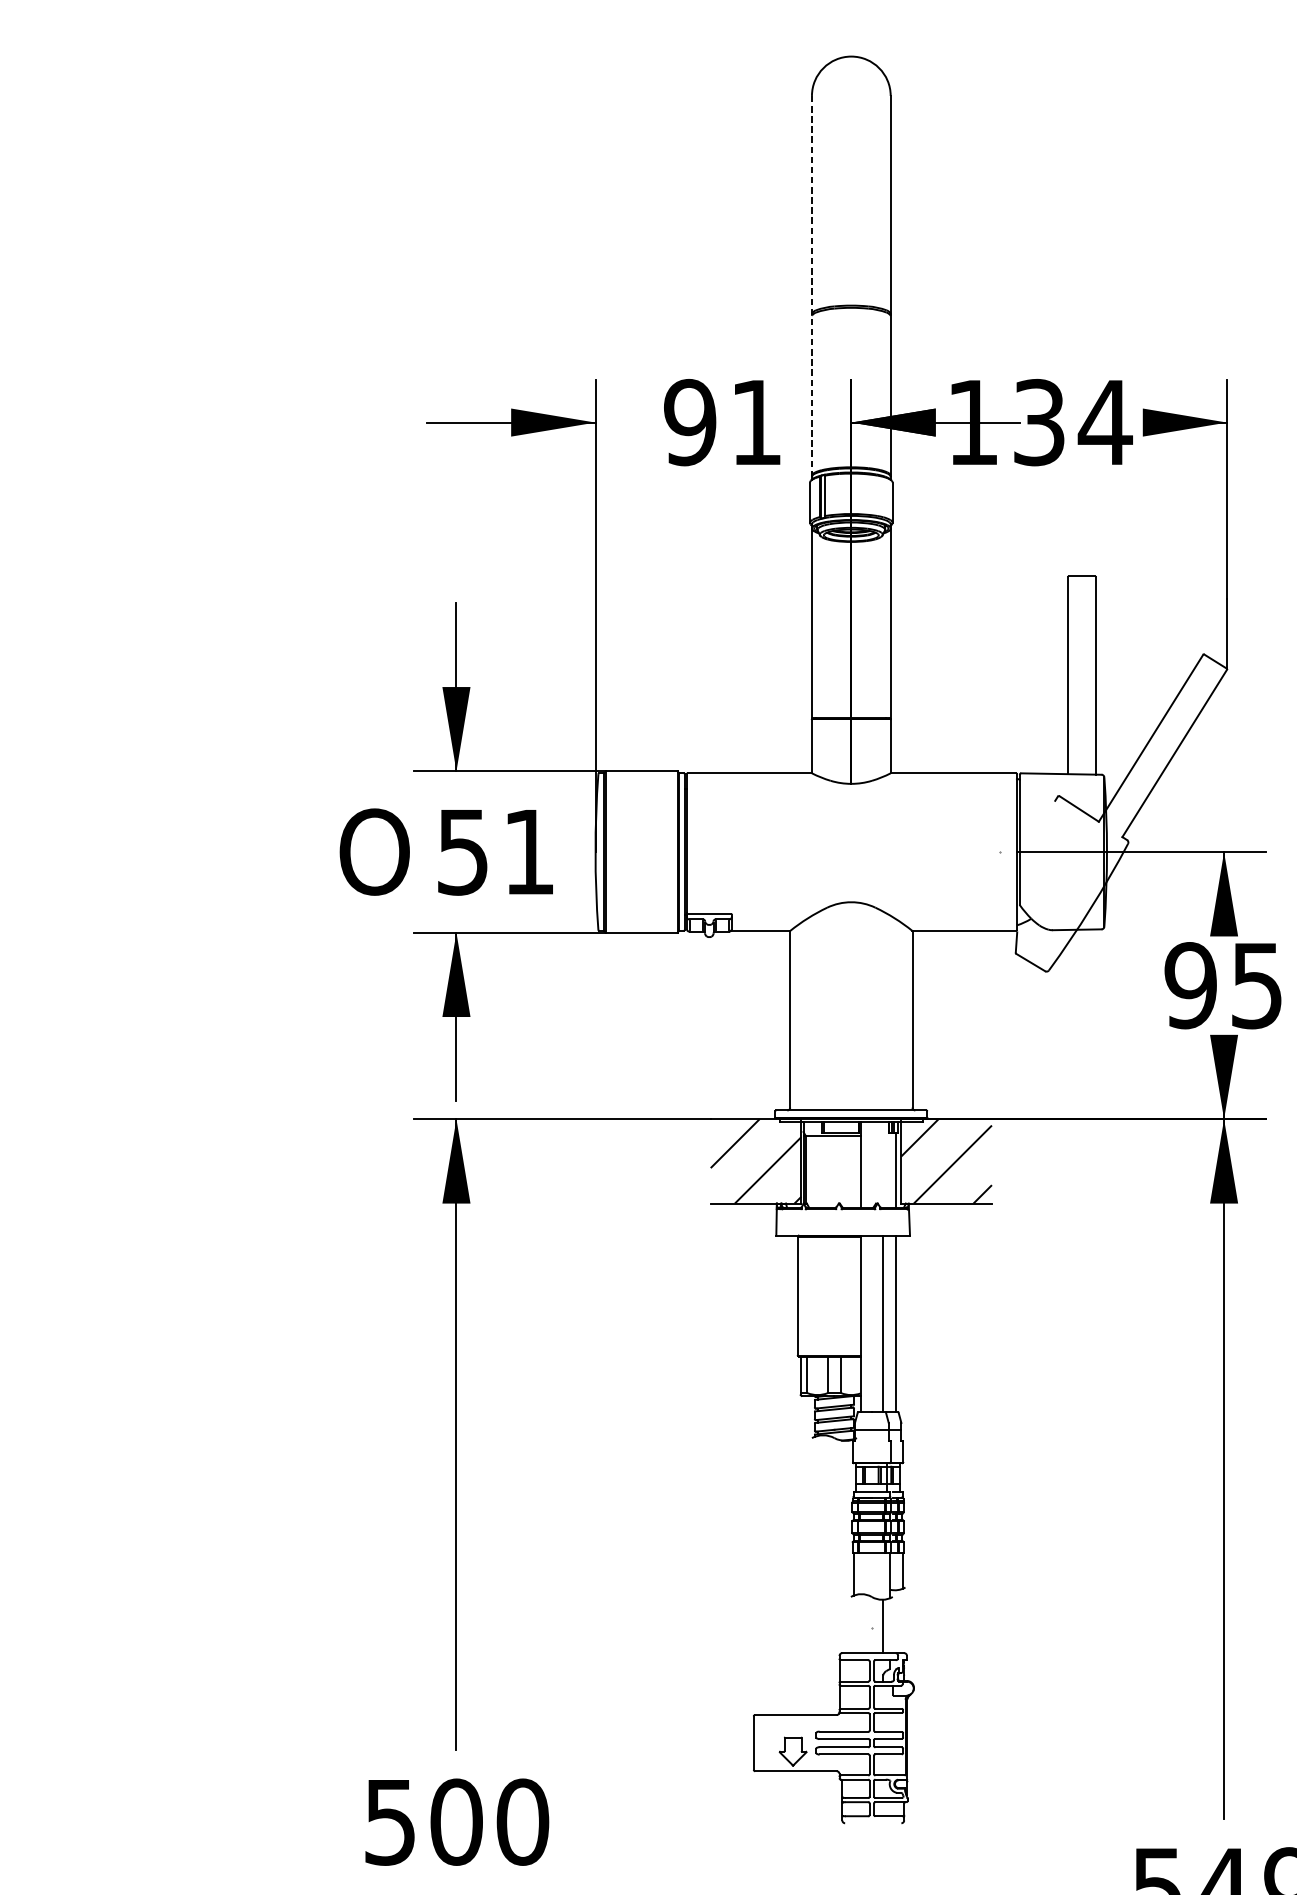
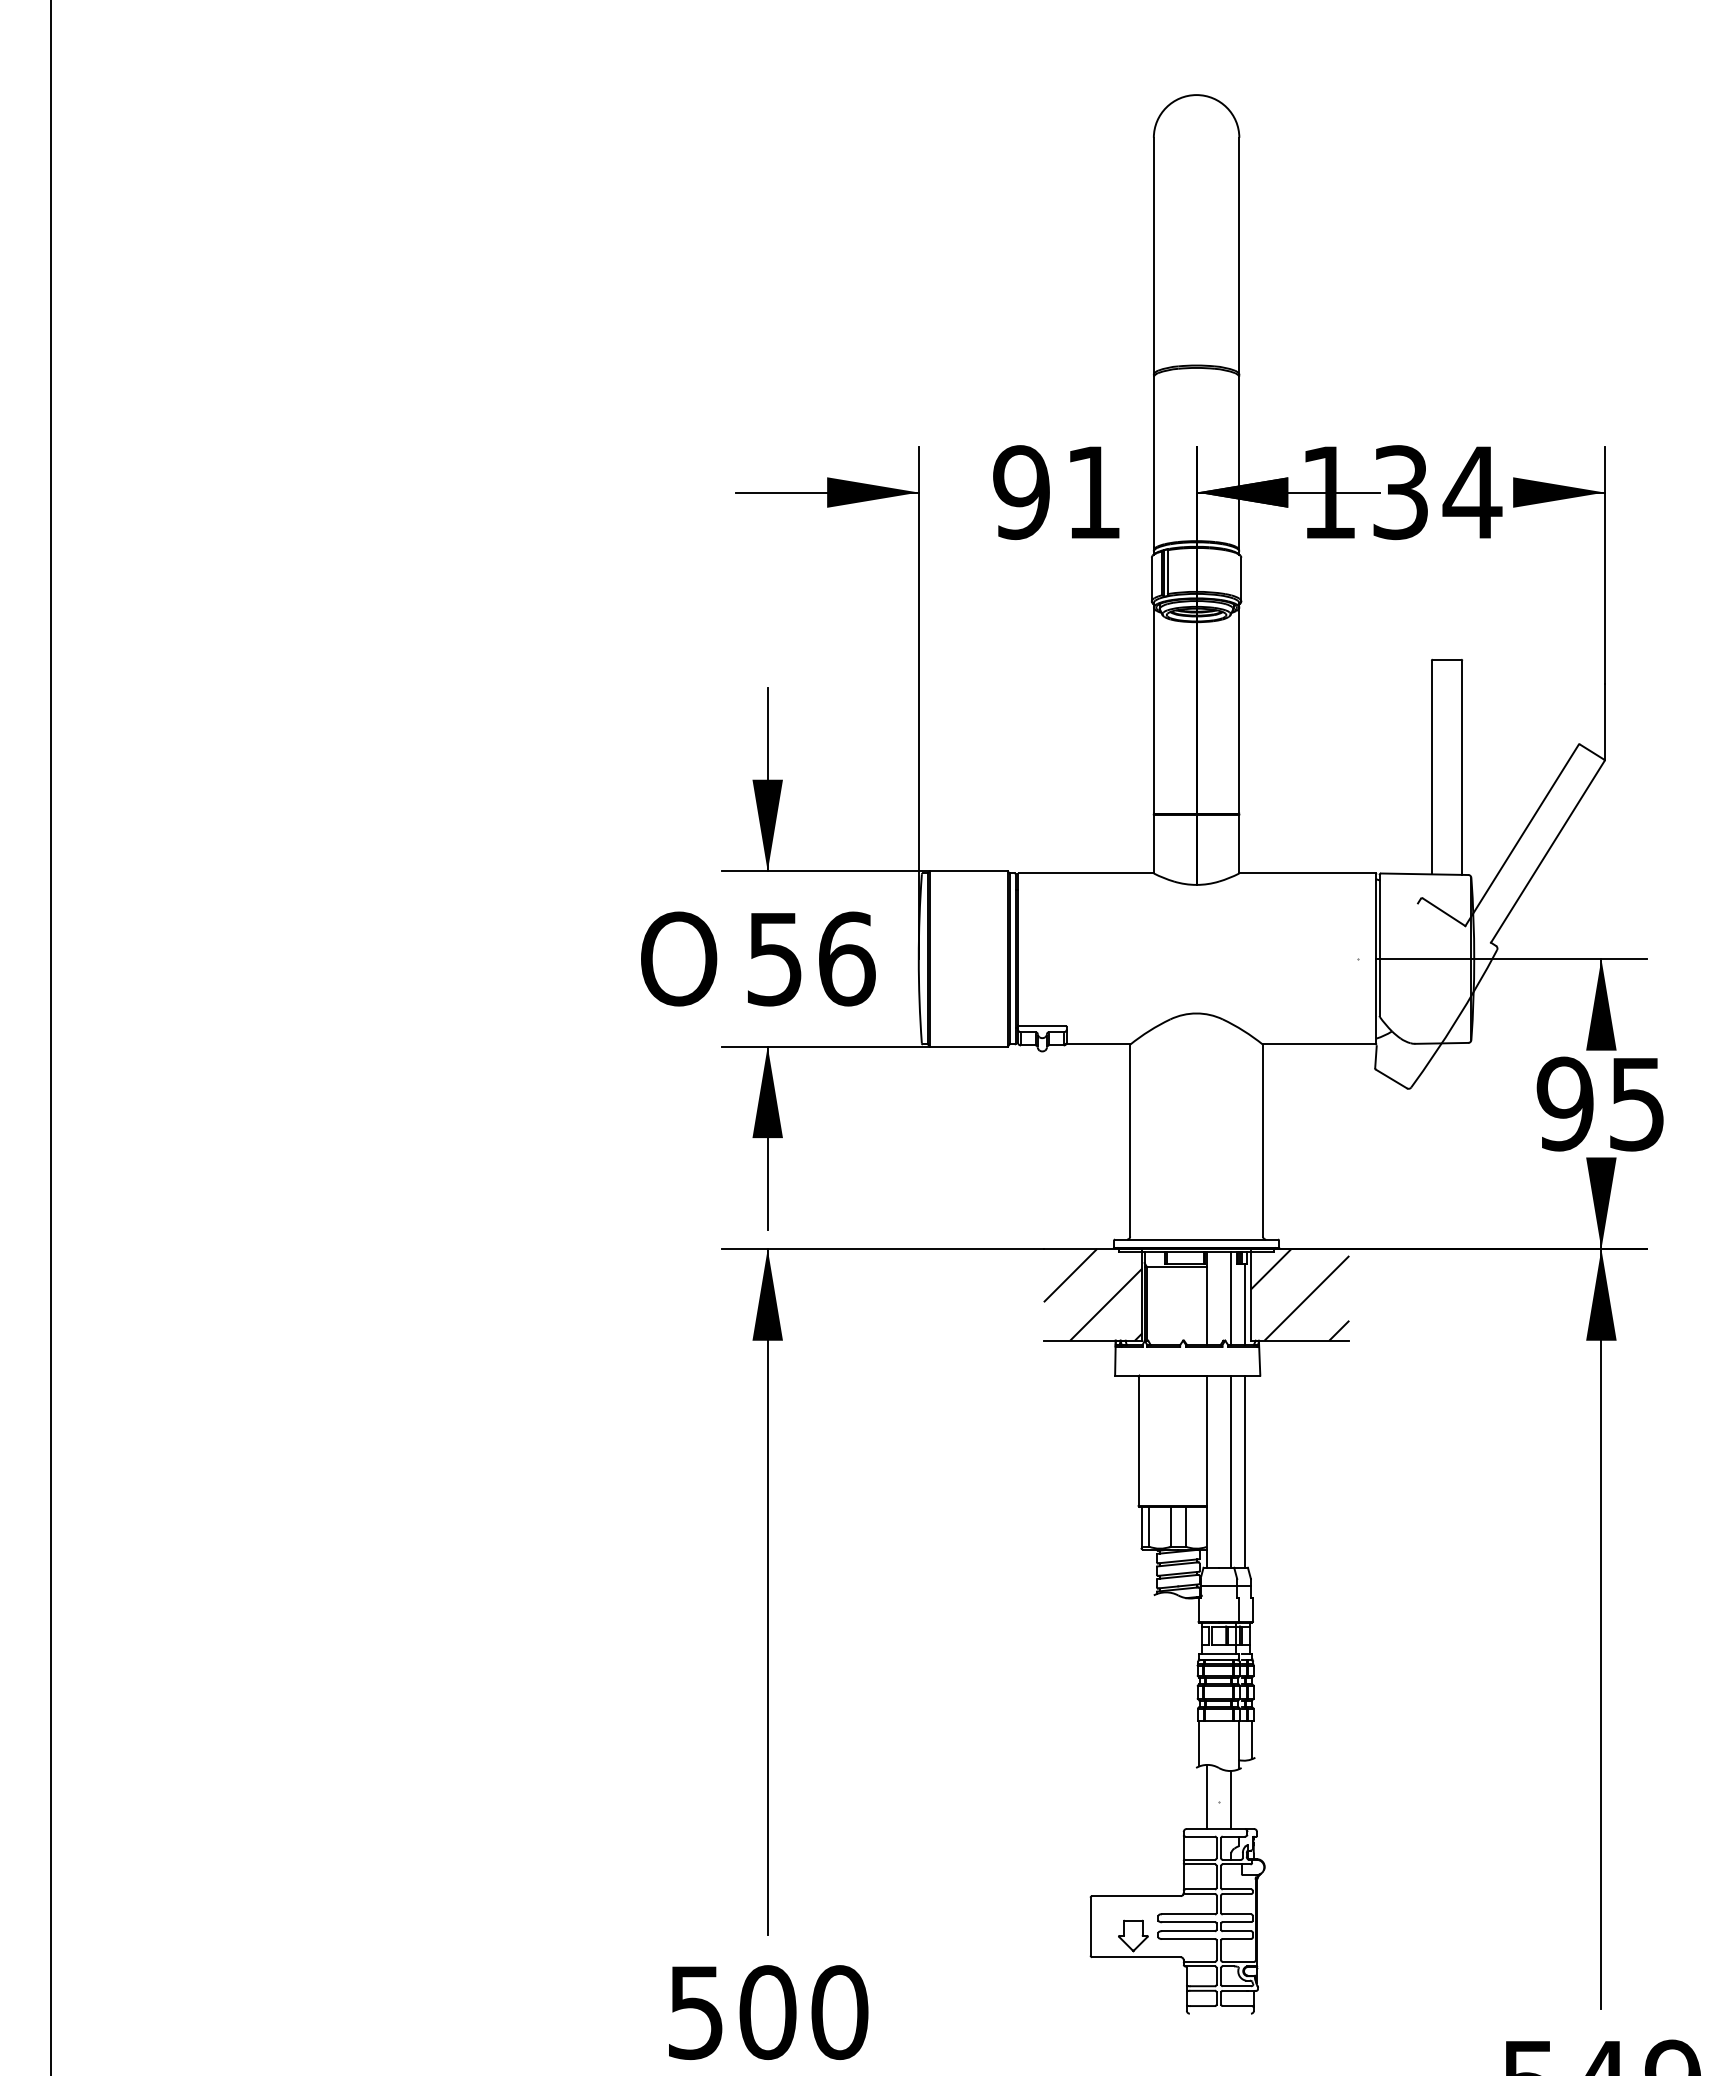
line: (811, 286) -> (1153, 344), dashed -> solid
text: (529, 851) -> (847, 958), 51 -> 56
line: (883, 1164) -> (1231, 1298), added
line: (860, 1623) -> (1206, 1796), added

